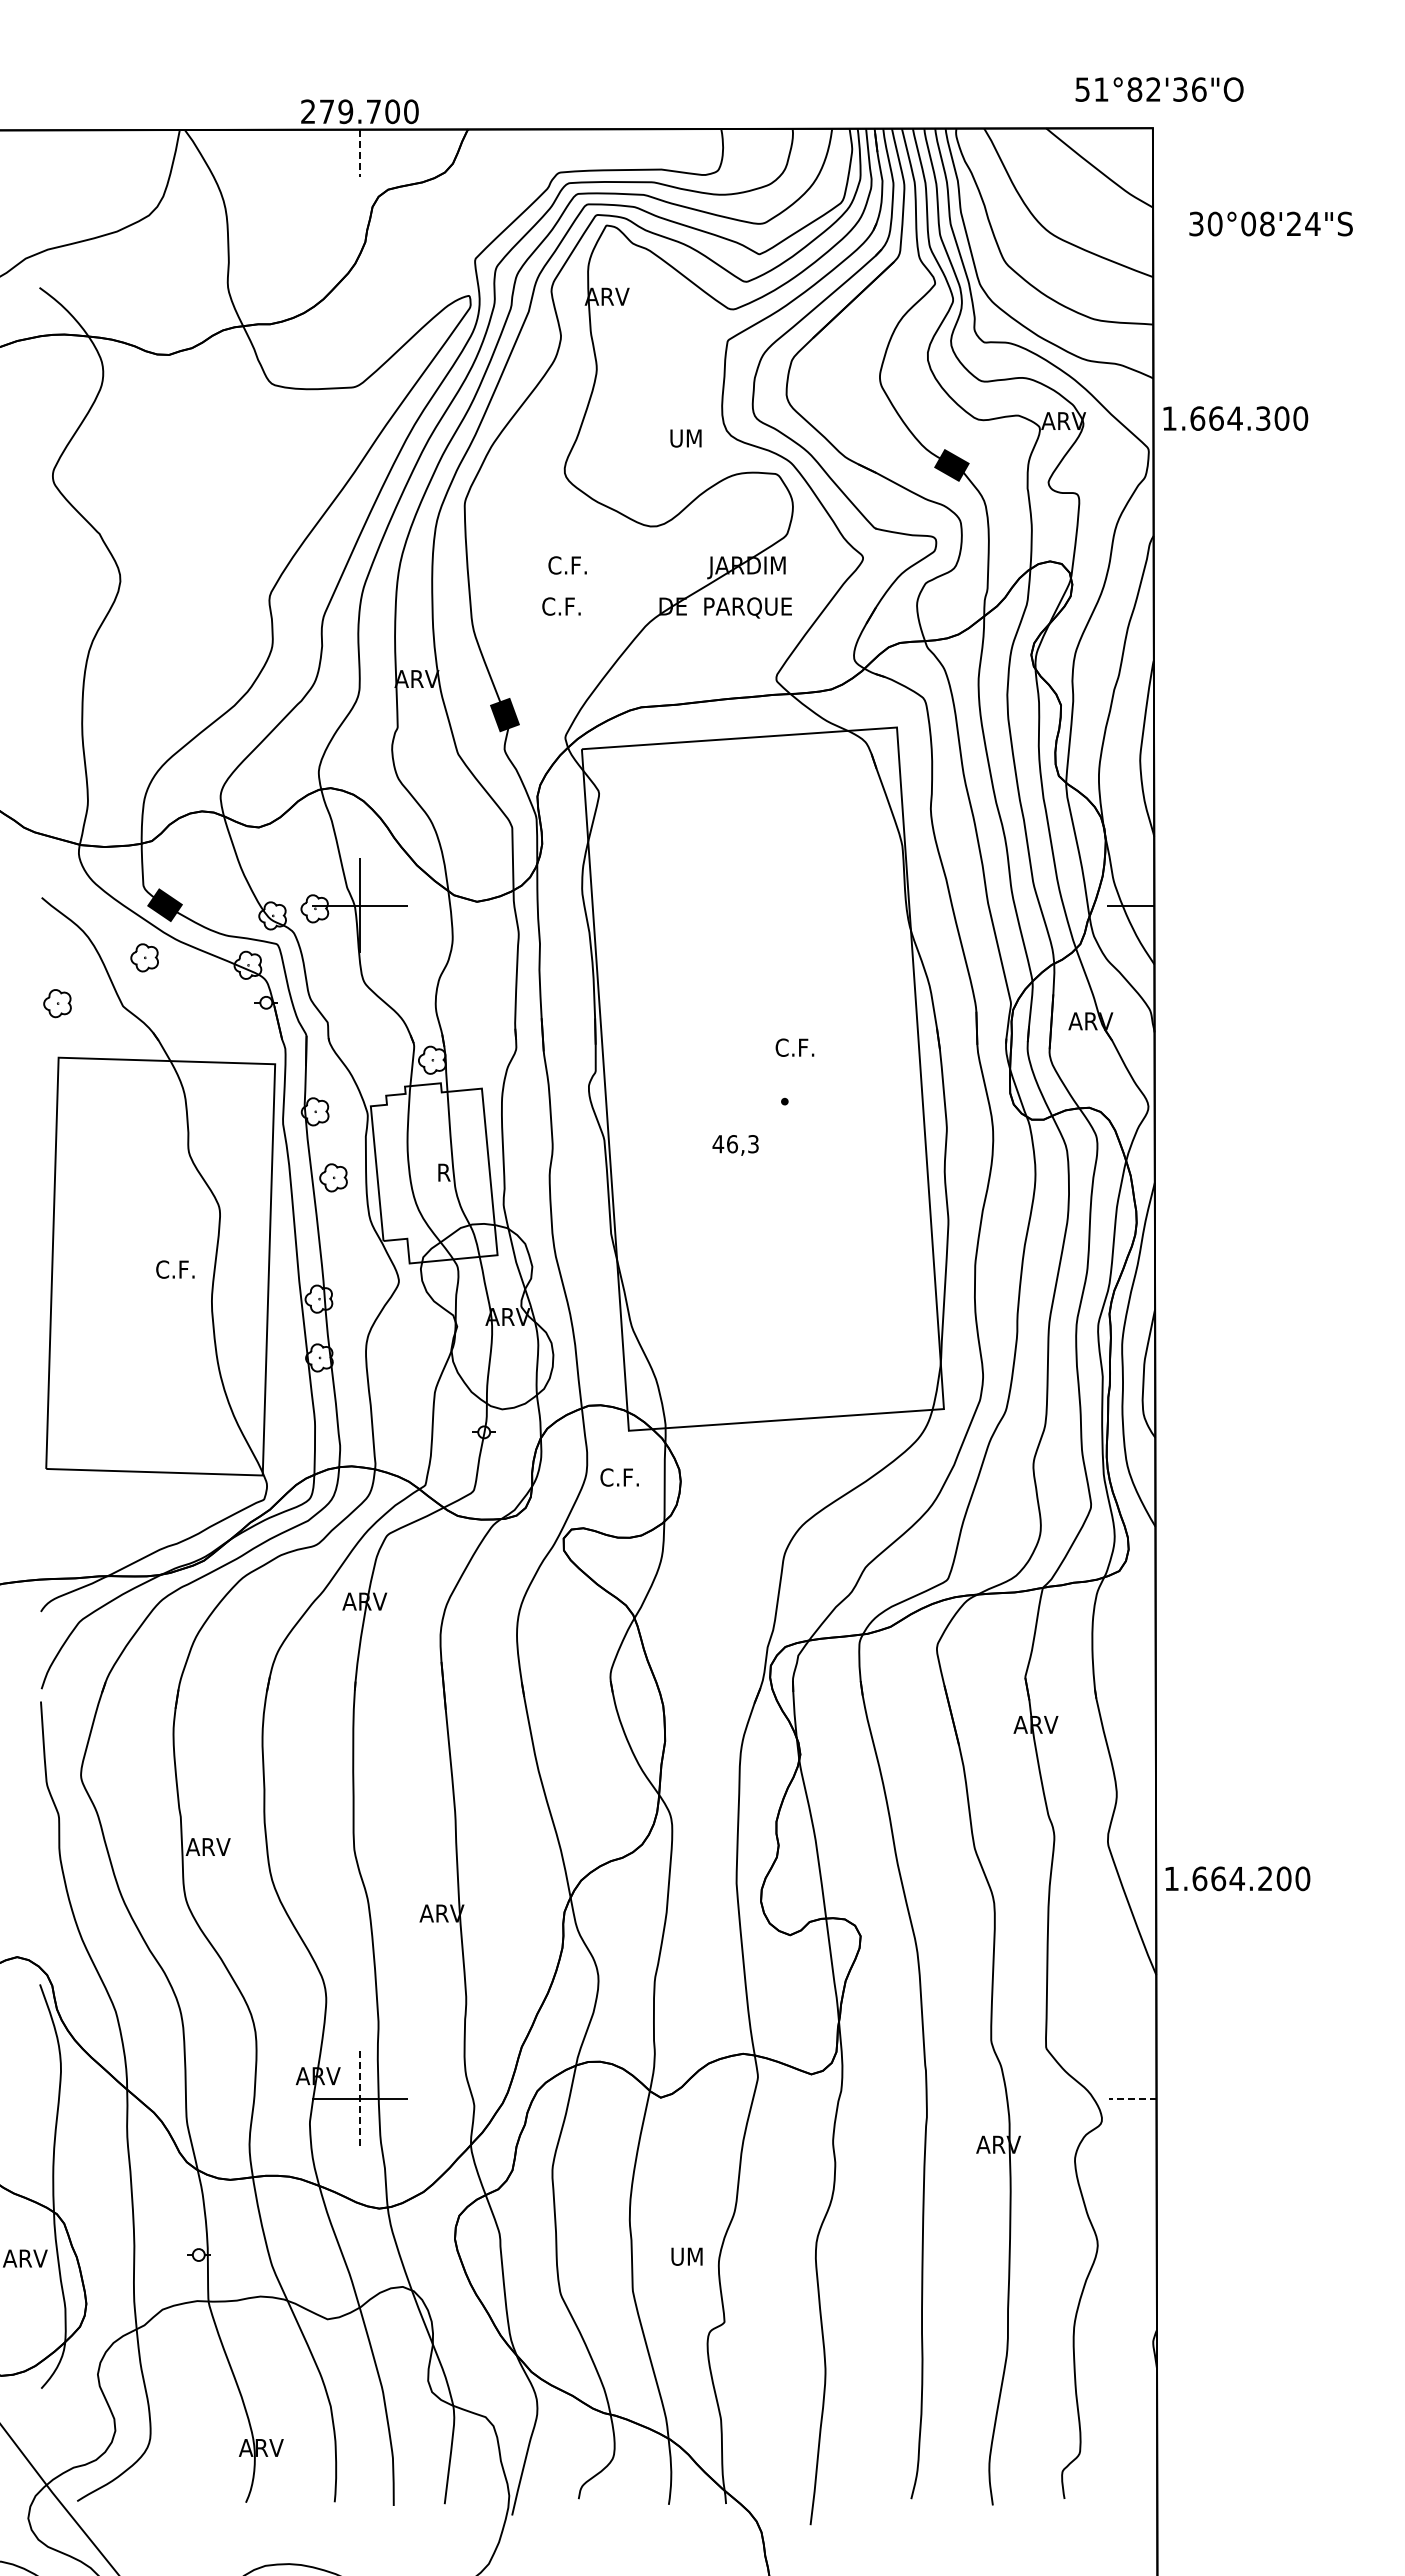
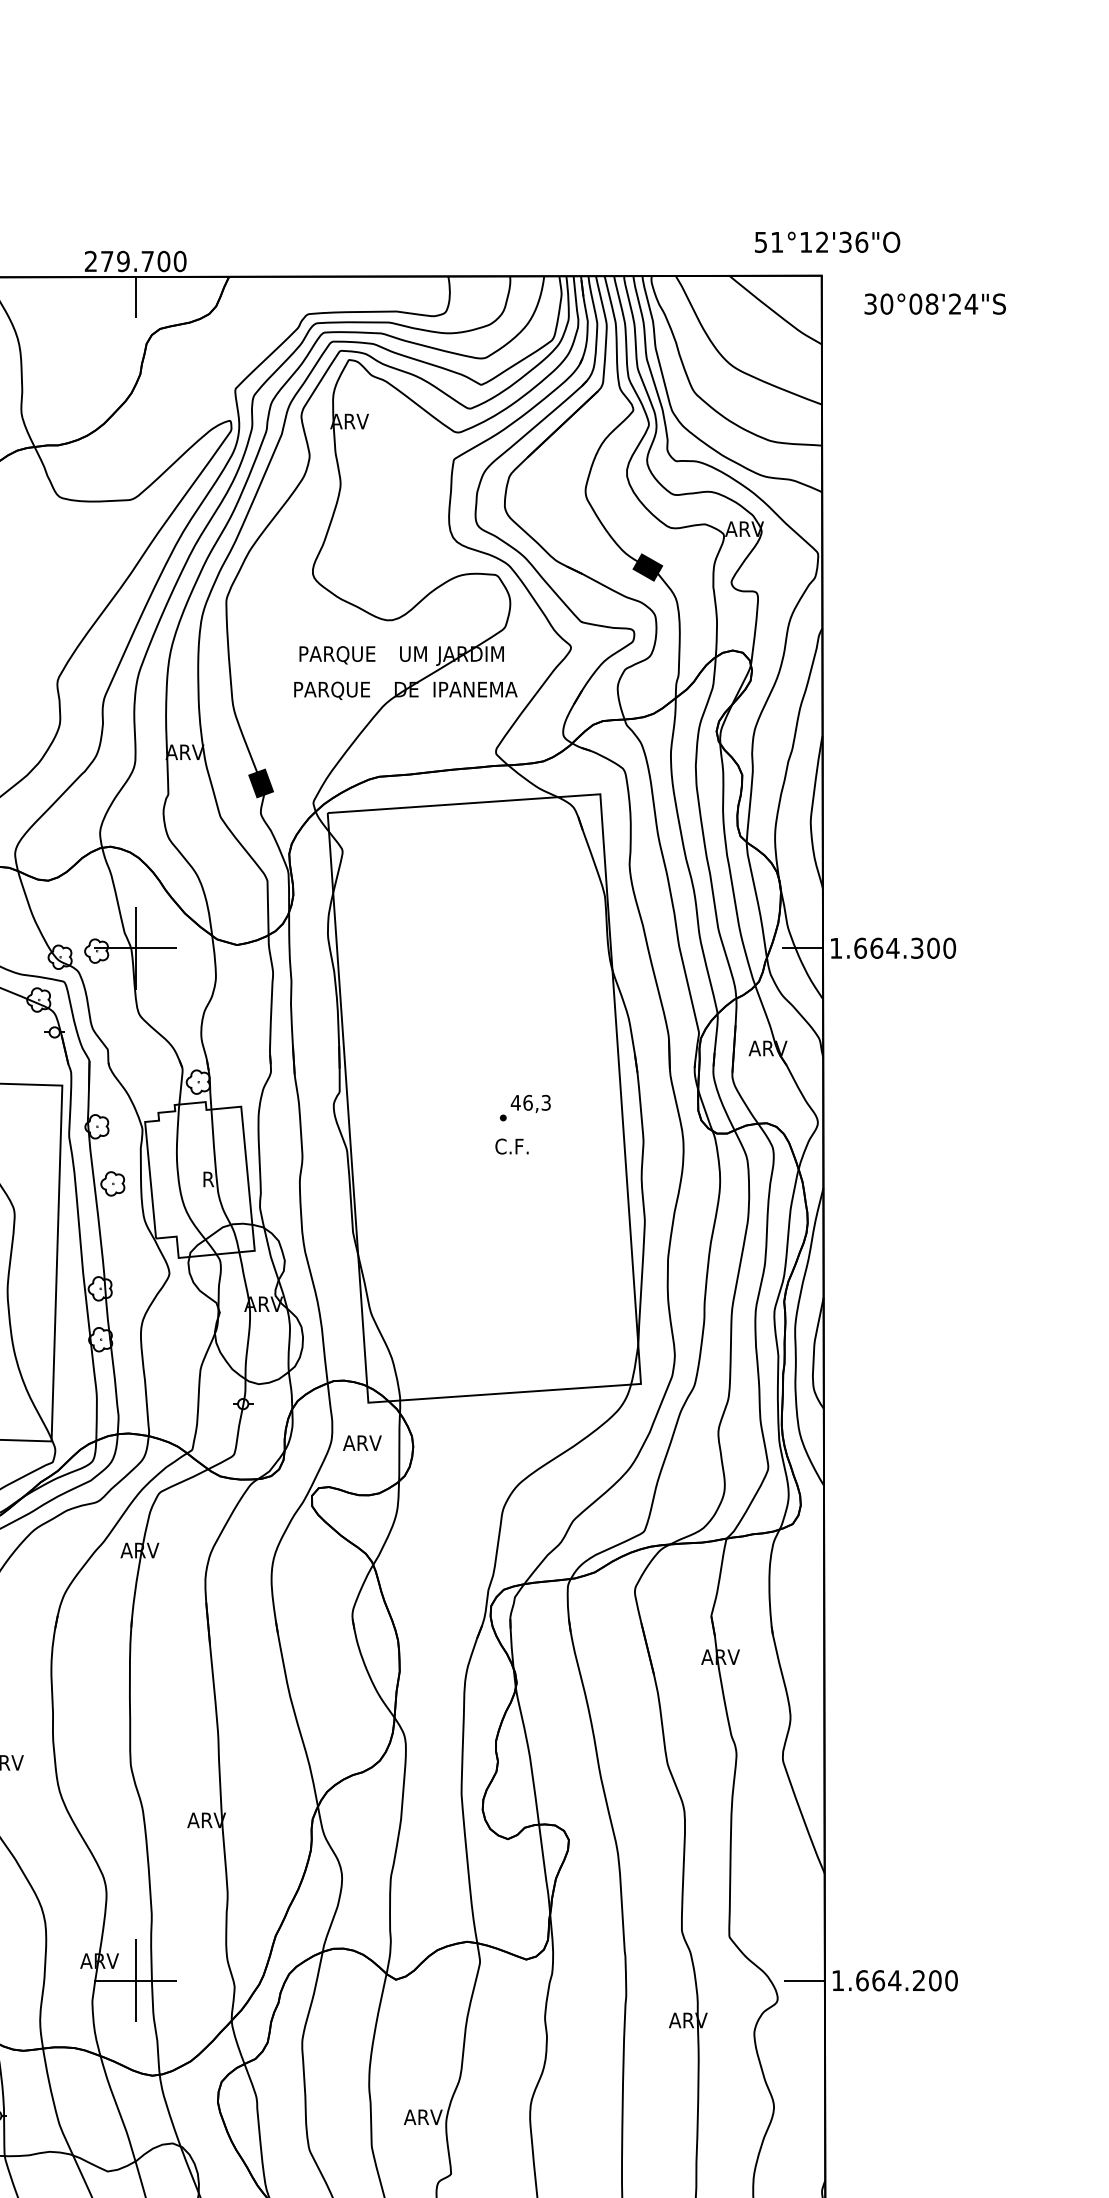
text: (1134, 89) -> (805, 242), 51°82'36"O -> 51°12'36"O
line: (359, 153) -> (135, 297), dashed -> solid
text: (1270, 223) -> (934, 303), moved
text: (1235, 418) -> (893, 948), moved
text: (685, 438) -> (413, 654), moved
text: (592, 566) -> (336, 654), C.F. -> PARQUE
text: (586, 607) -> (331, 690), C.F. -> PARQUE
text: (753, 607) -> (476, 690), PARQUE -> IPANEMA
text: (794, 1047) -> (511, 1146), moved
text: (735, 1145) -> (530, 1103), moved
text: (621, 1477) -> (361, 1443), C.F. -> ARV
text: (1237, 1878) -> (894, 1980), moved
line: (359, 2098) -> (135, 1980), dashed -> solid
line: (1132, 2098) -> (804, 1980), dashed -> solid
text: (691, 2256) -> (422, 2117), UM -> ARV

